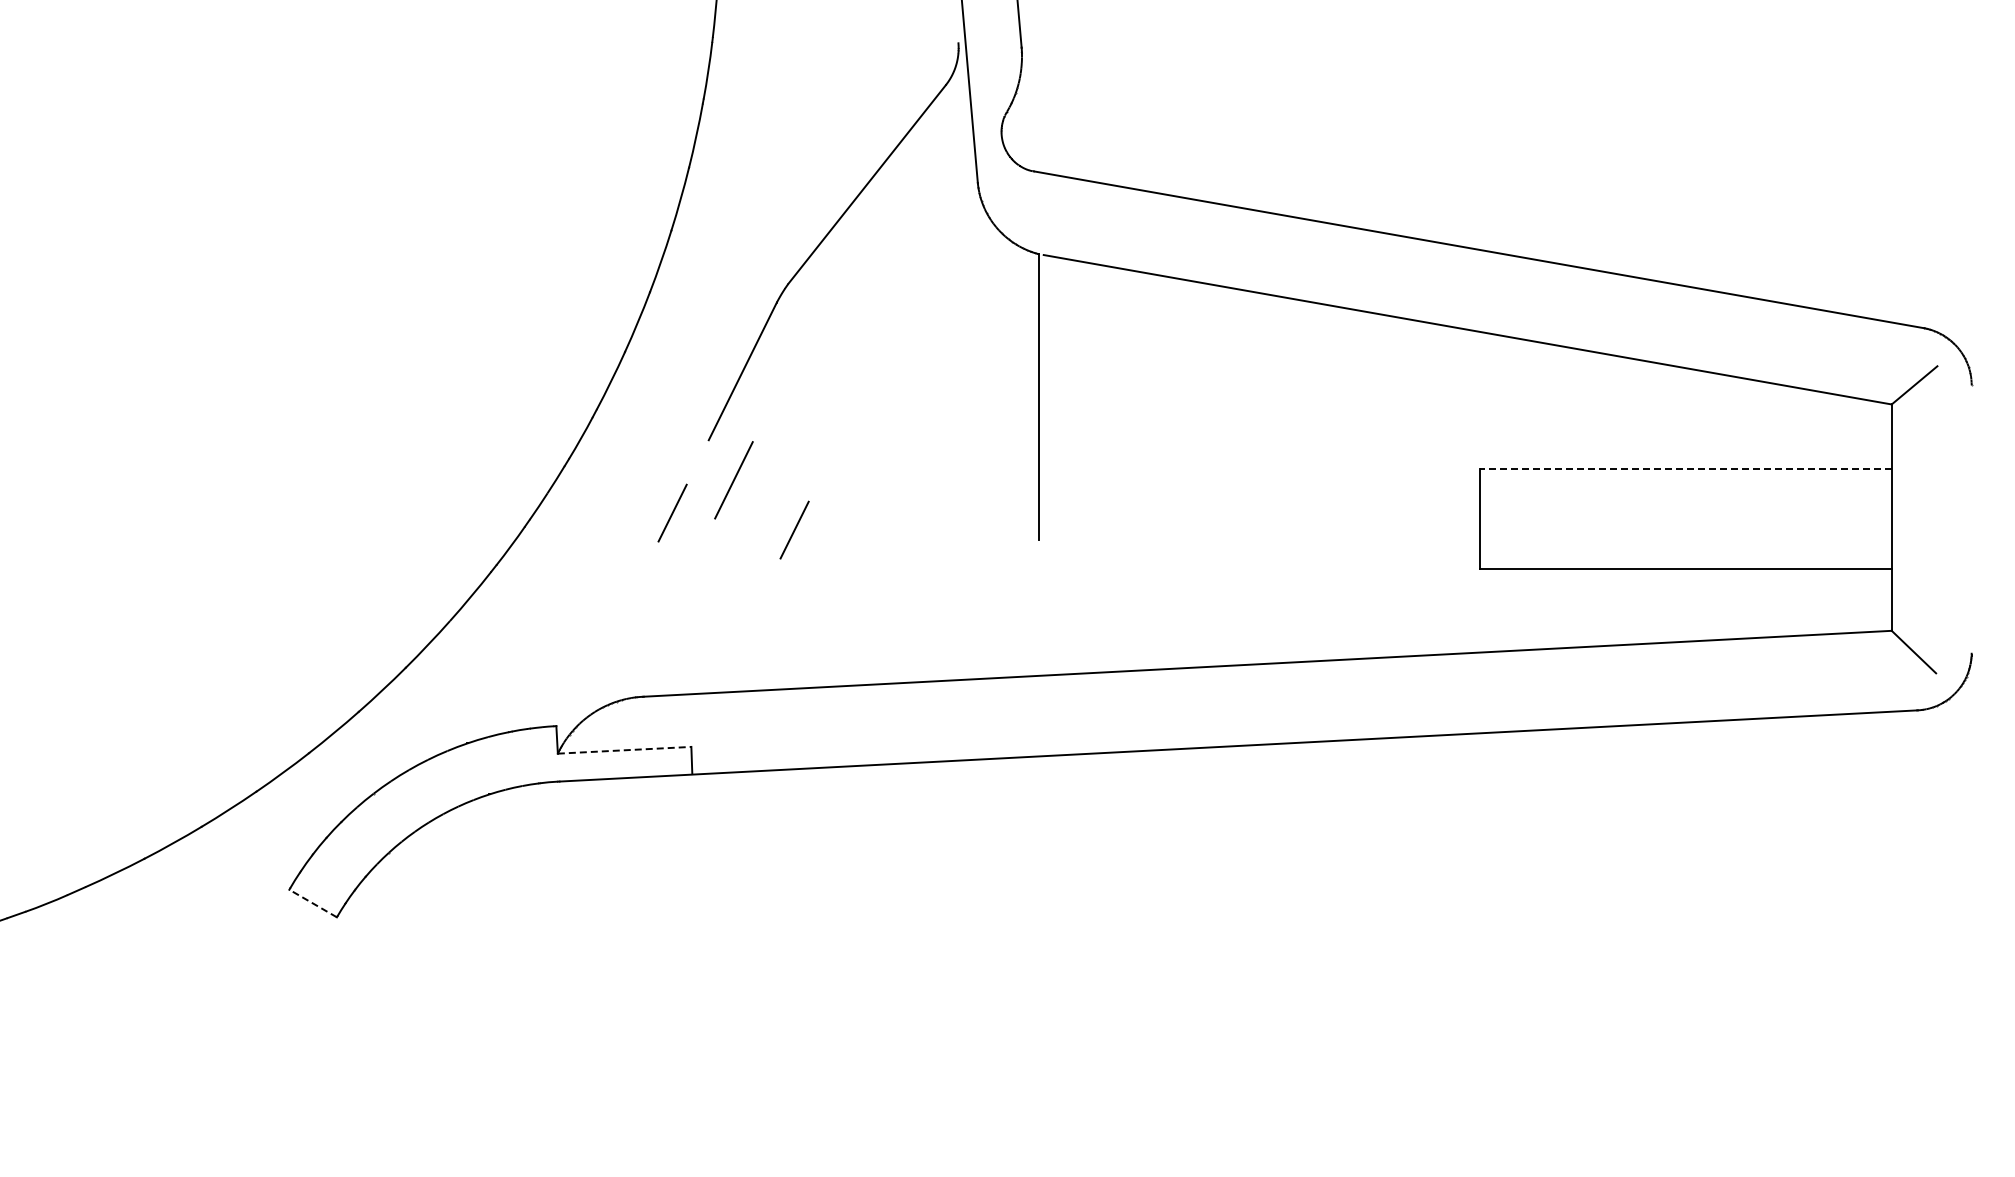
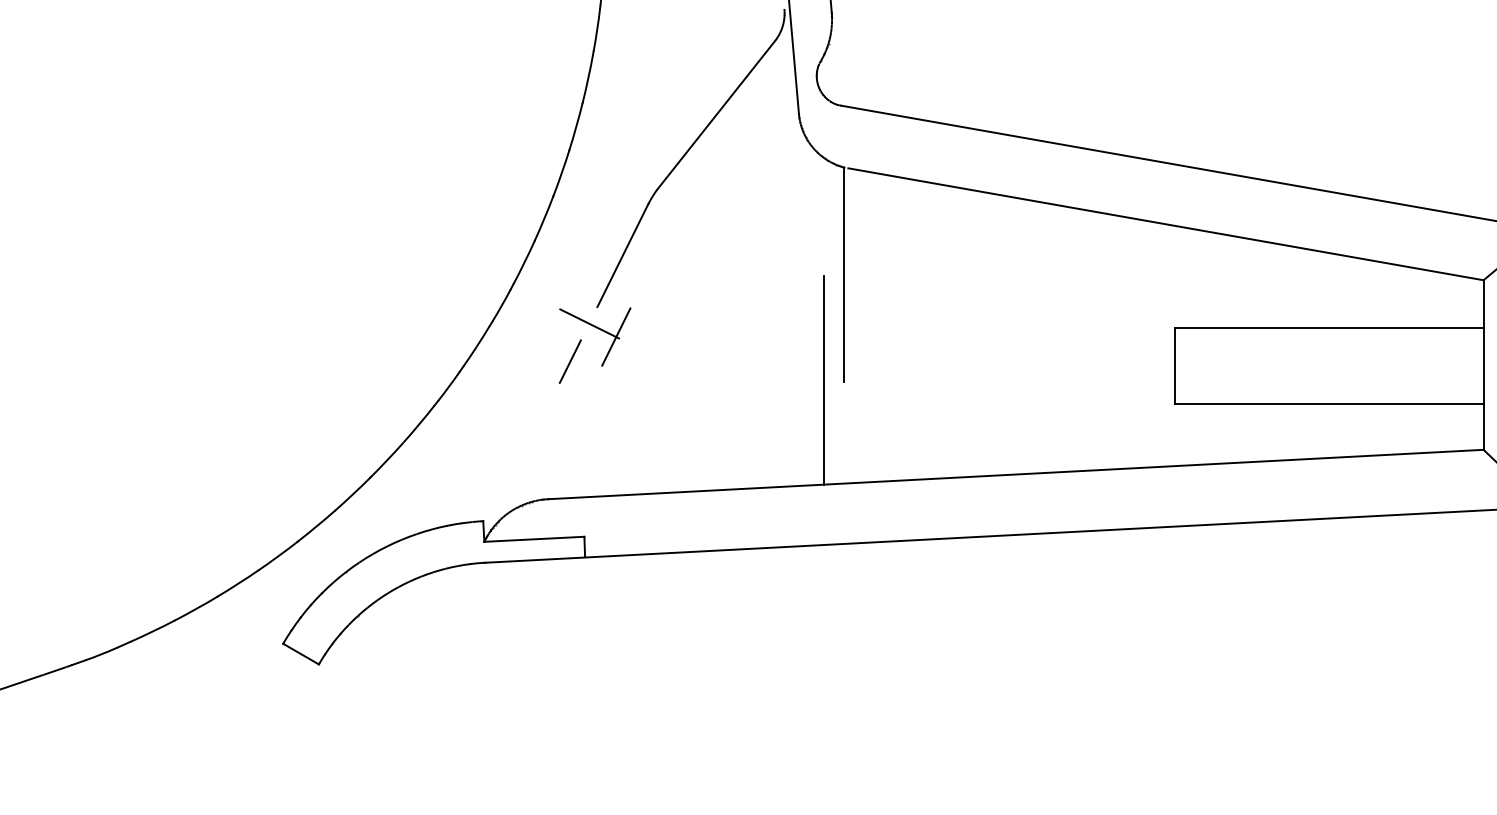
line: (698, 462) -> (589, 323), added
line: (1685, 468) -> (1329, 328), dashed -> solid
line: (794, 529) -> (661, 373), removed
line: (1010, 537) -> (823, 379), added
line: (624, 750) -> (534, 539), dashed -> solid
line: (312, 903) -> (300, 654), dashed -> solid

